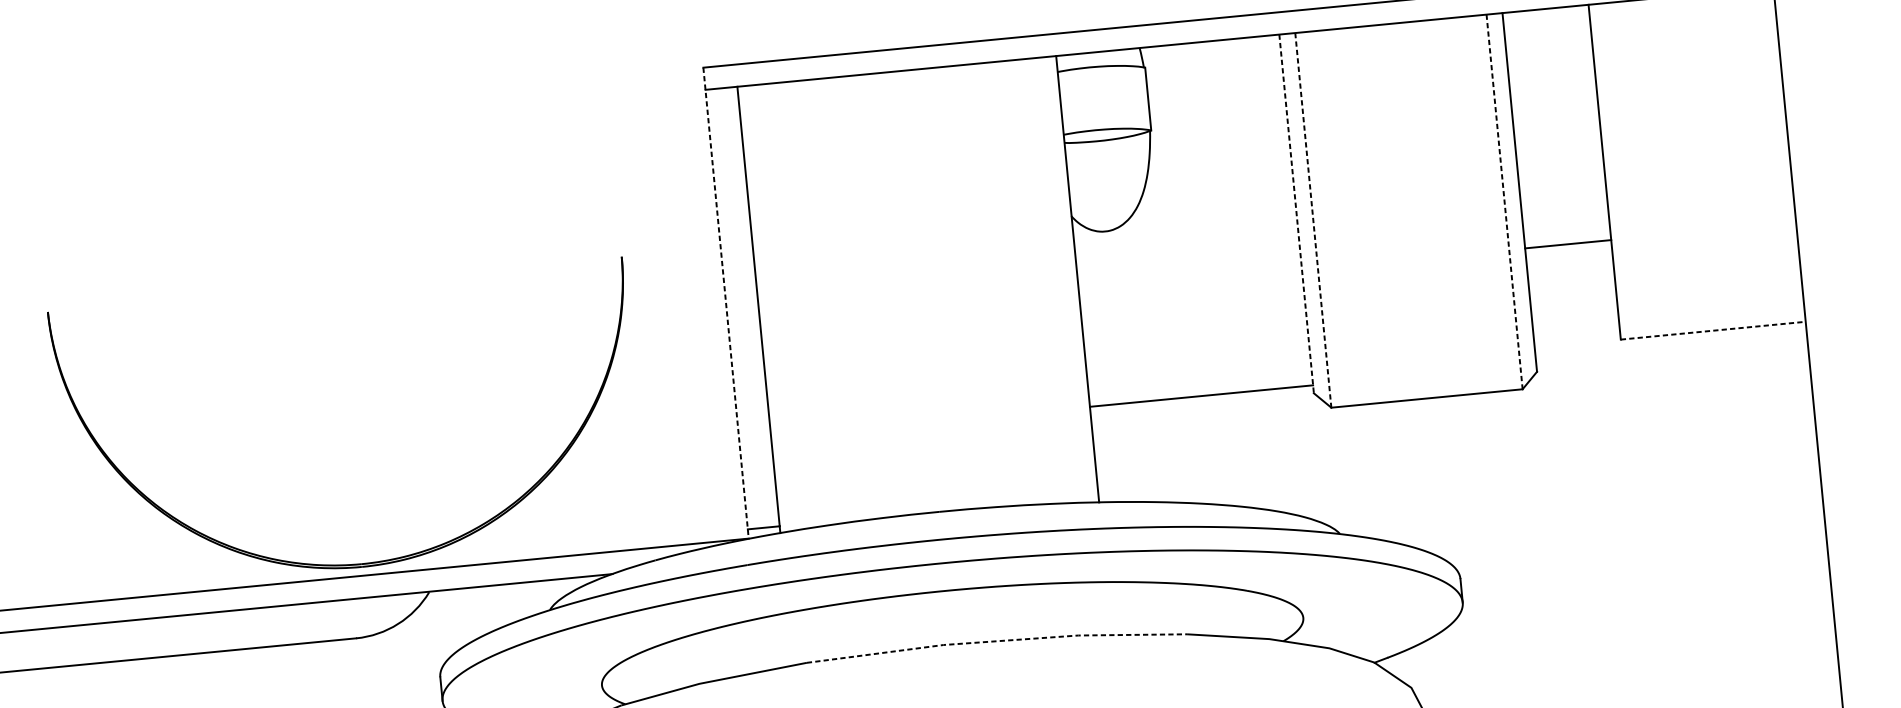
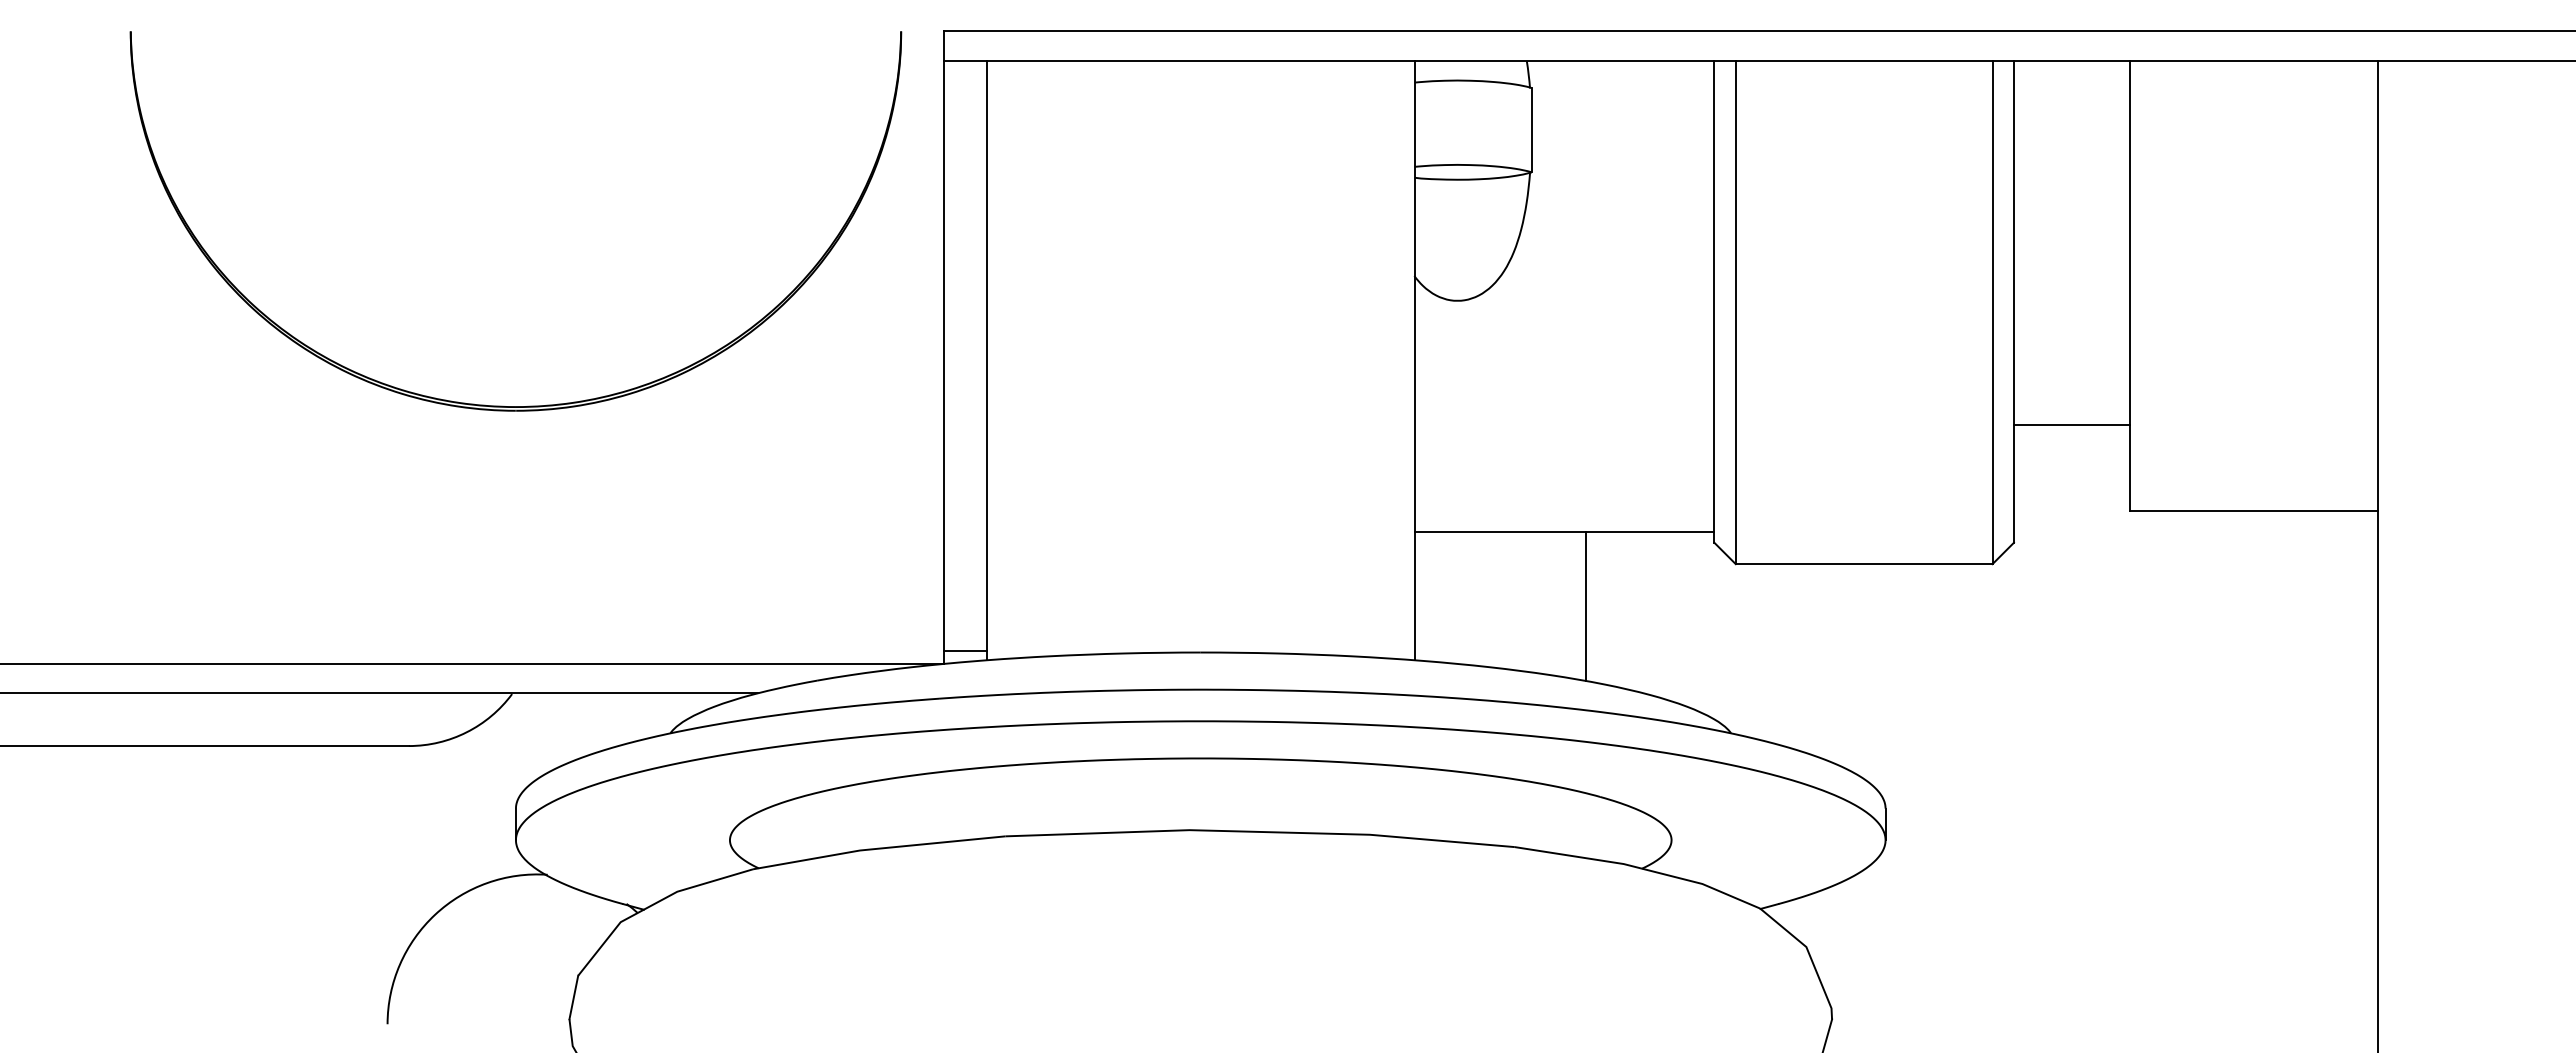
line: (1504, 202) -> (1992, 313), dashed -> solid
line: (1296, 213) -> (1714, 301), dashed -> solid
line: (1313, 221) -> (1735, 313), dashed -> solid
line: (1568, 244) -> (2071, 425), moved
line: (725, 303) -> (943, 348), dashed -> solid
line: (1713, 330) -> (2254, 510), dashed -> solid
line: (1222, 450) -> (1585, 606), added
part: (352, 563) -> (503, 405), moved
line: (996, 640) -> (1260, 831), dashed -> solid

